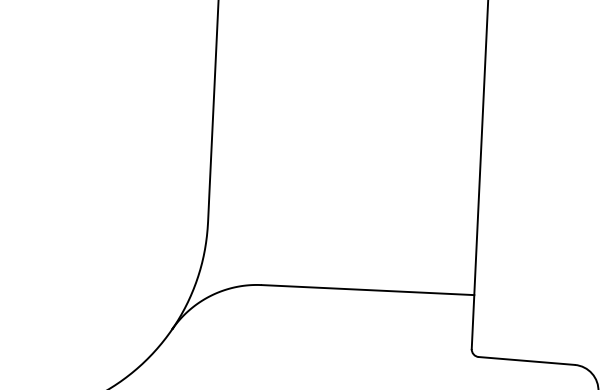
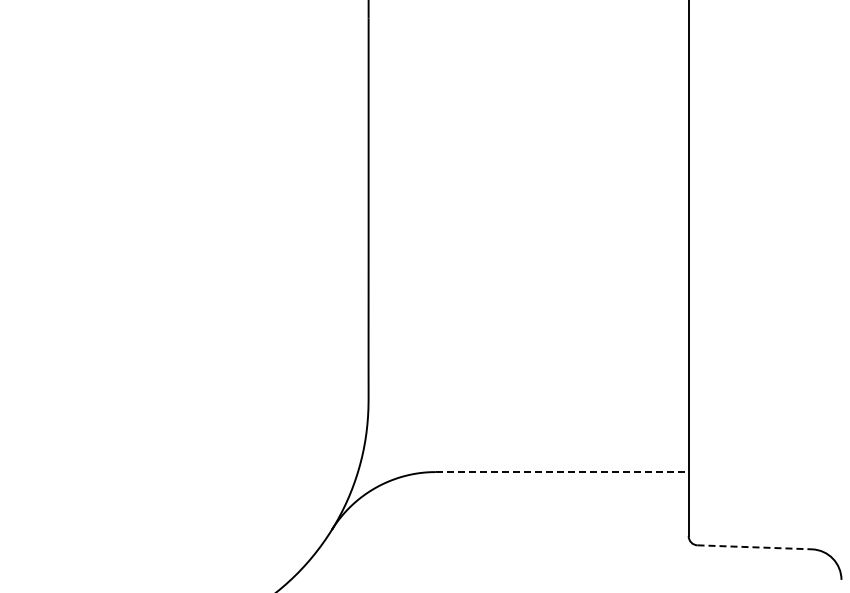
line: (368, 290) -> (562, 472), solid -> dashed
line: (527, 361) -> (755, 547), solid -> dashed

